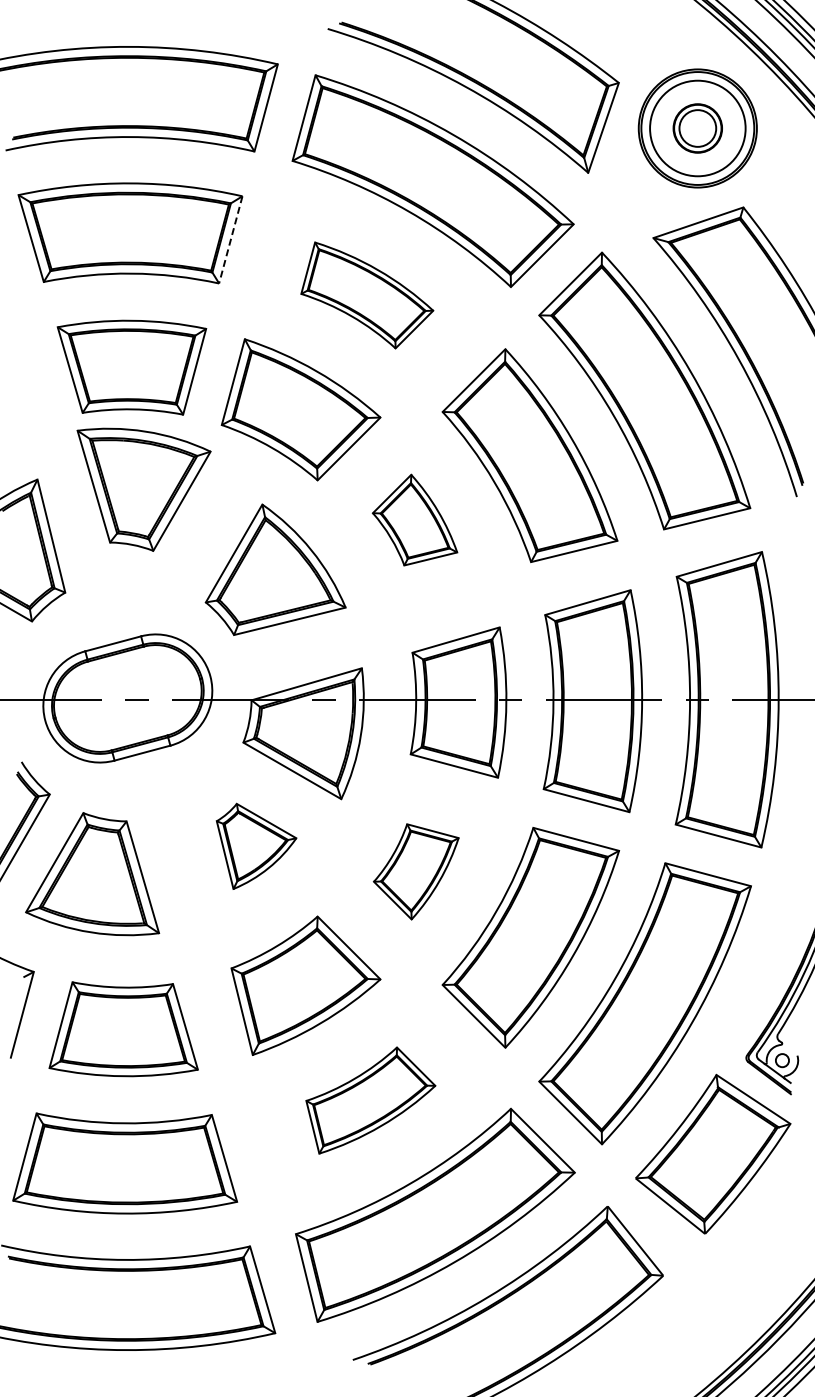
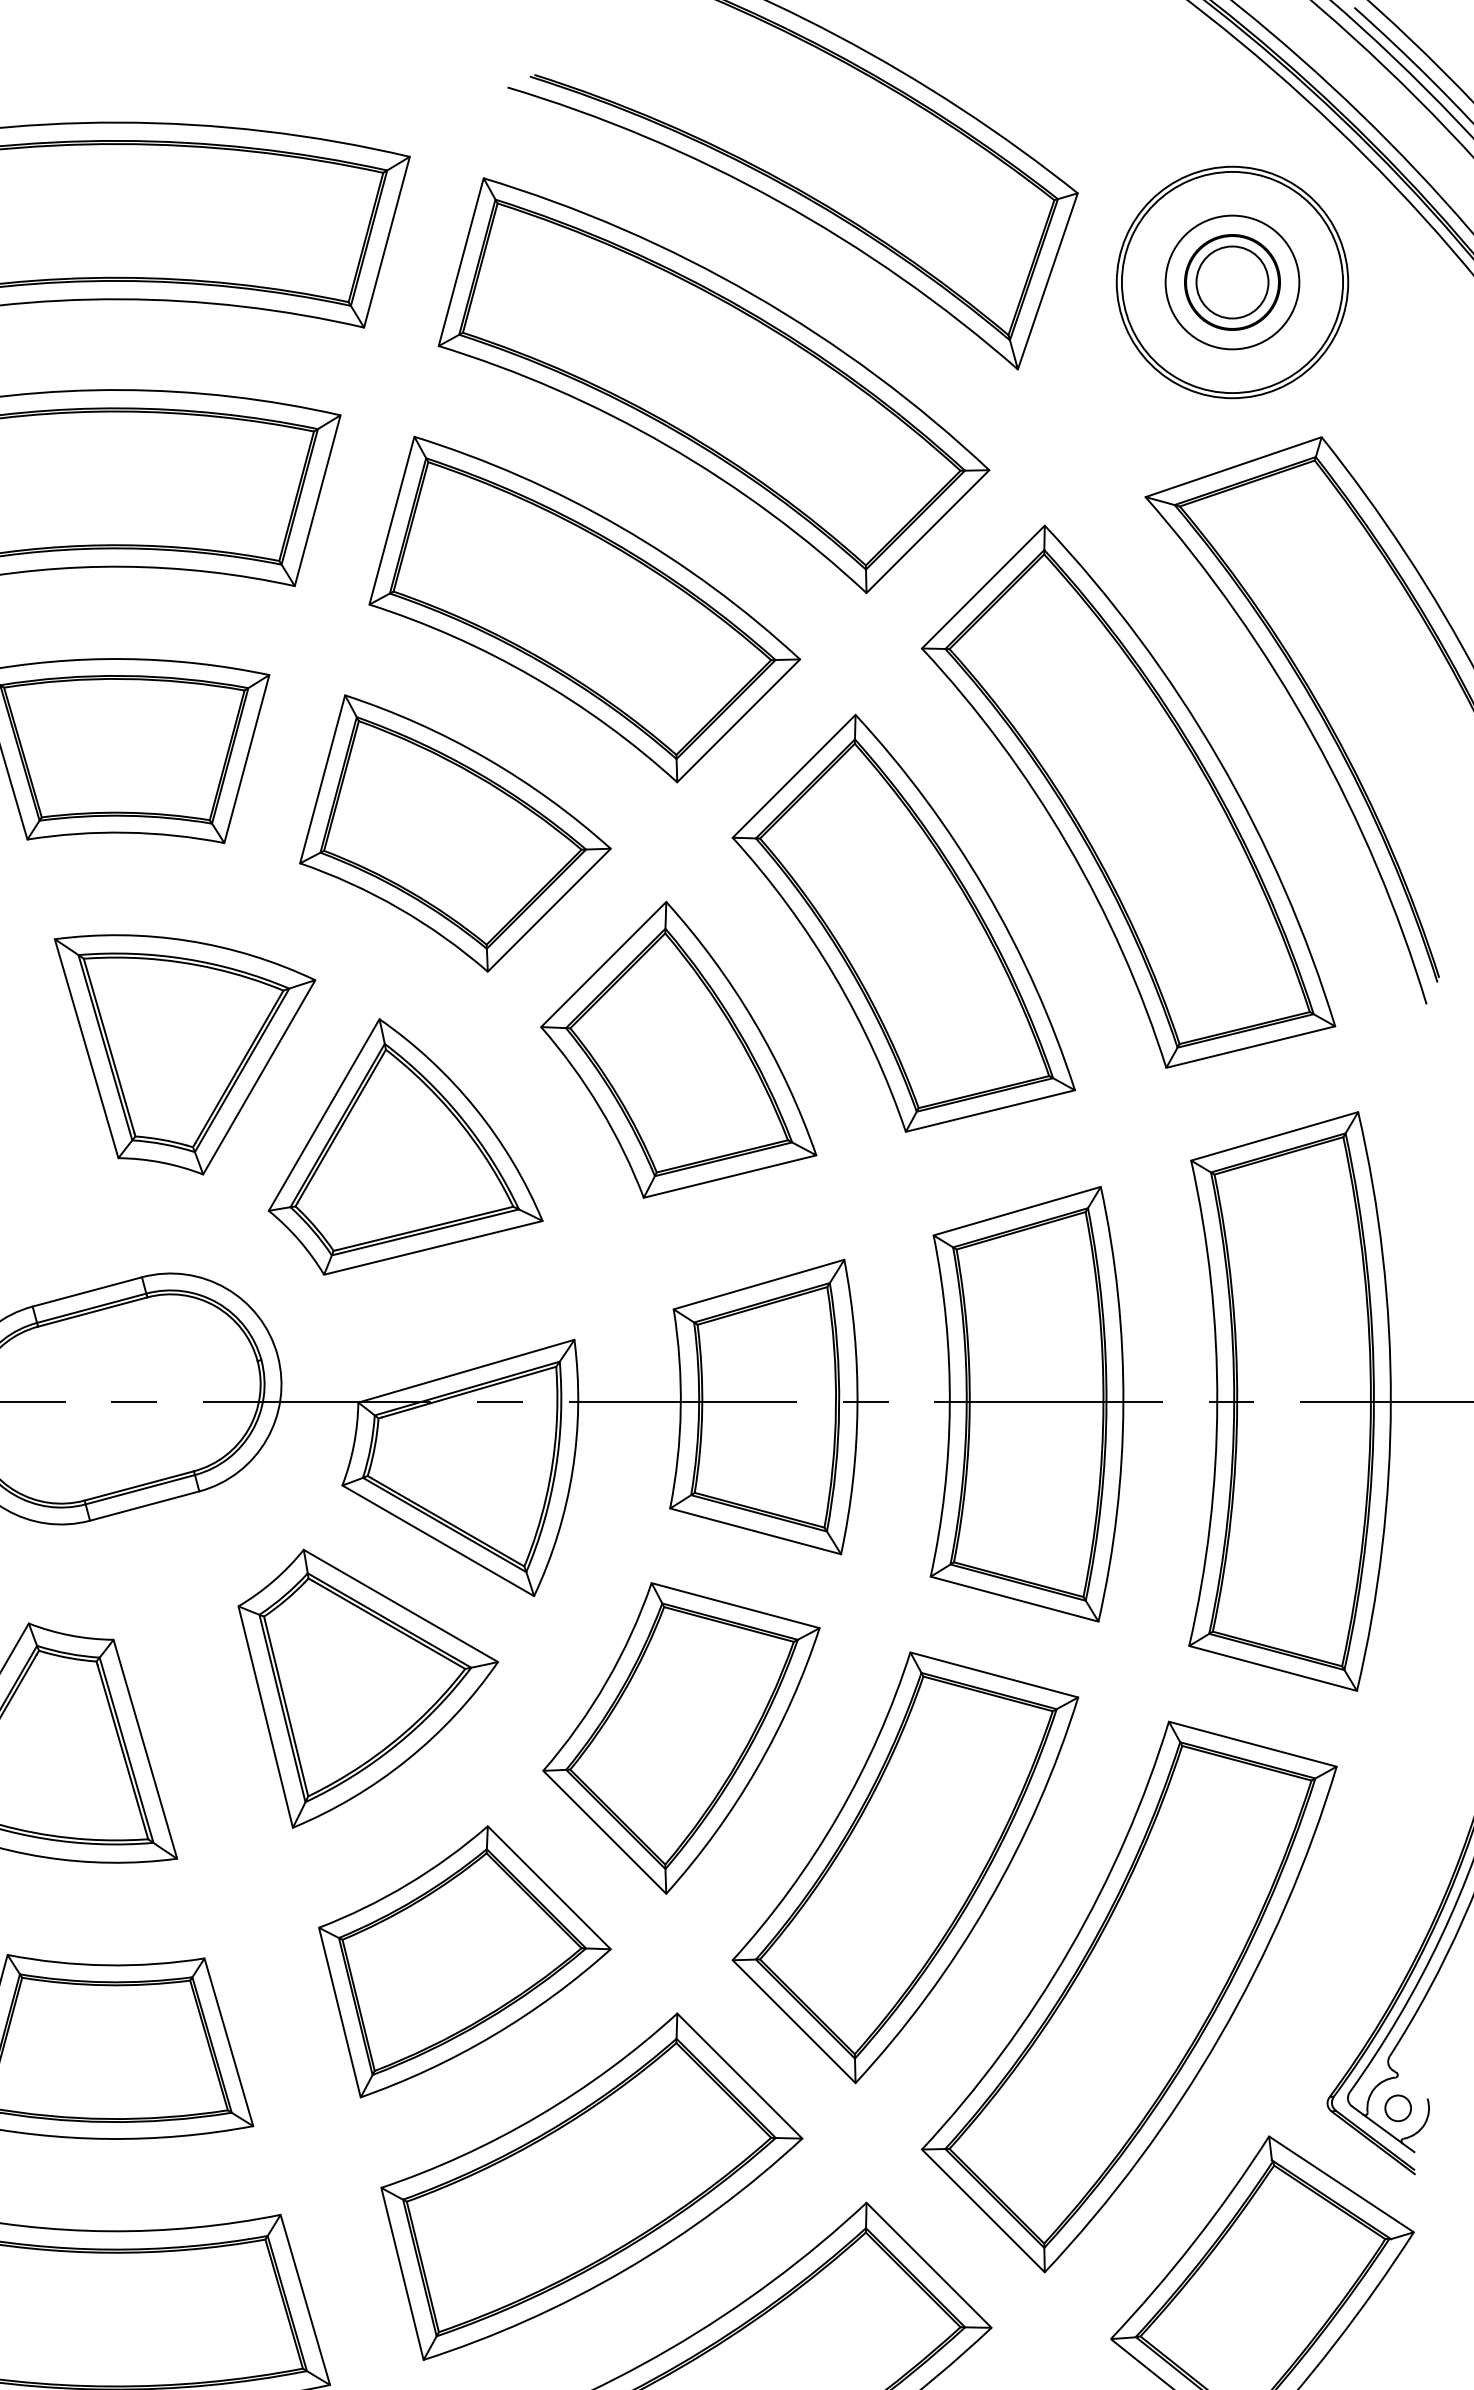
circle: (697, 128) -> (1231, 282), size x0.71
line: (230, 240) -> (317, 501), dashed -> solid
part: (367, 295) -> (585, 609), size x1.67
part: (143, 489) -> (183, 1054), moved
part: (414, 519) -> (677, 1048), size x1.67
part: (256, 846) -> (368, 1688), size x1.67
part: (415, 871) -> (679, 1737), size x1.67
part: (370, 1100) -> (591, 2186), size x1.67

